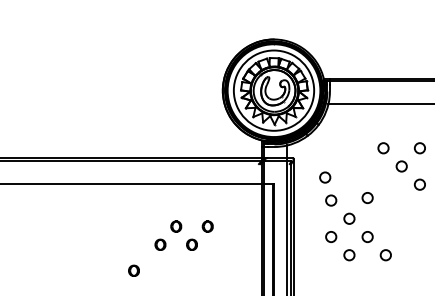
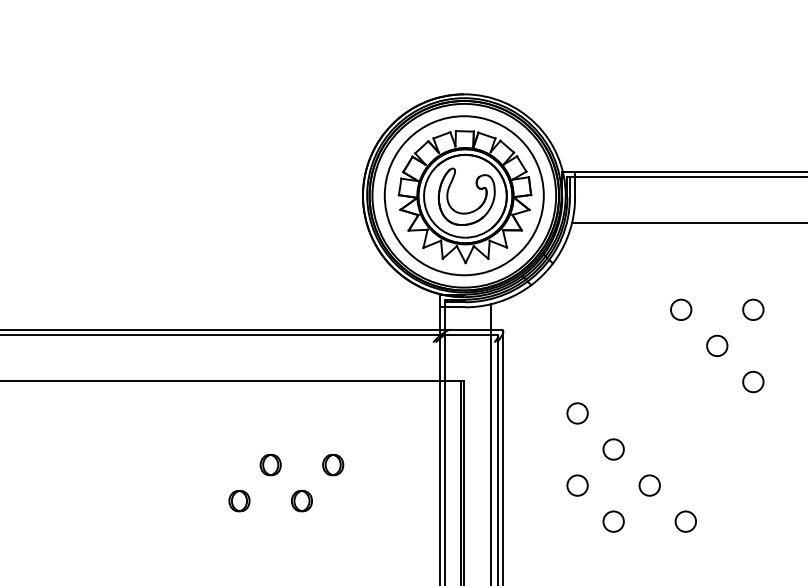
circle: (325, 177) -> (566, 367), removed
circle: (367, 197) -> (649, 407), removed
part: (133, 270) -> (186, 551), removed

